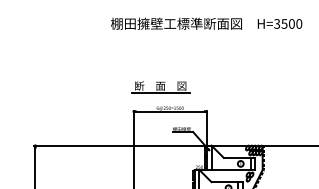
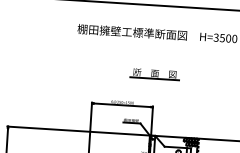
part: (160, 87) -> (154, 74), moved

